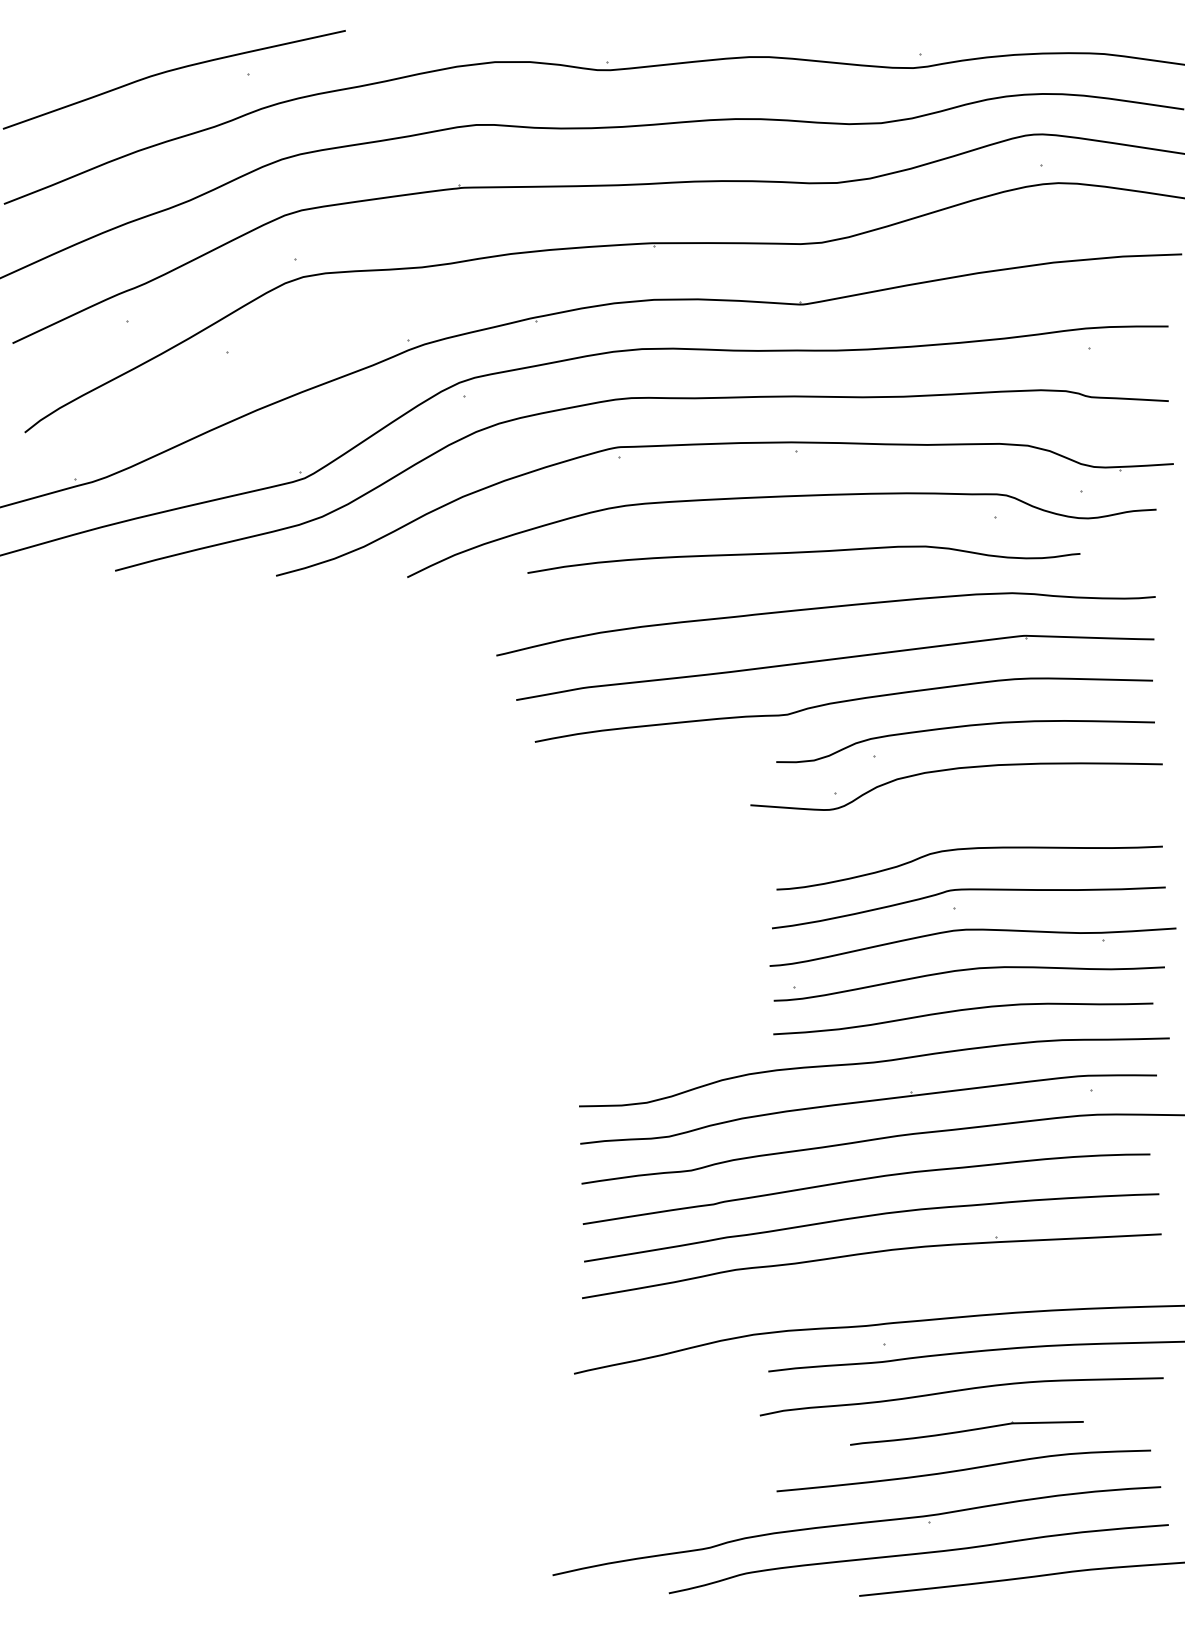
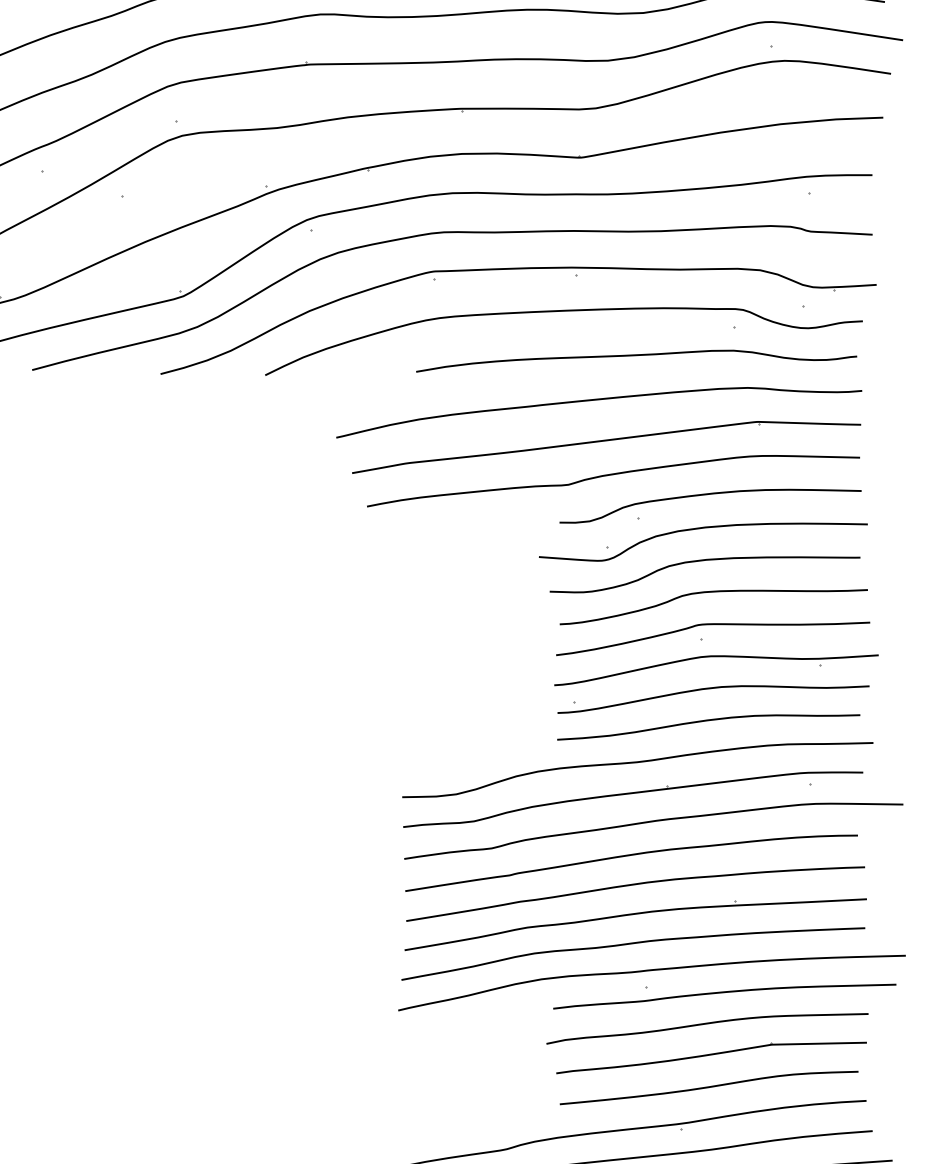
curve: (803, 553) -> (636, 356), moved
curve: (956, 810) -> (703, 561), added
curve: (868, 1290) -> (633, 944), added
part: (966, 1433) -> (711, 1058), size x1.67

